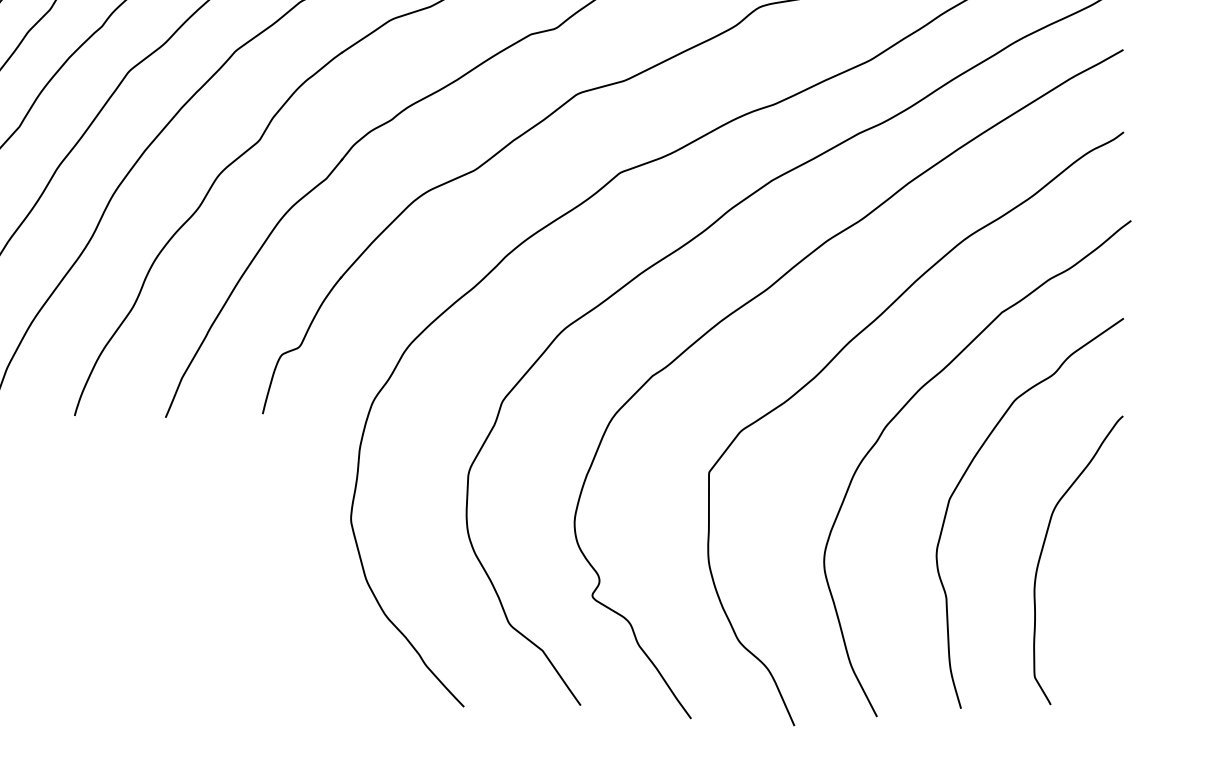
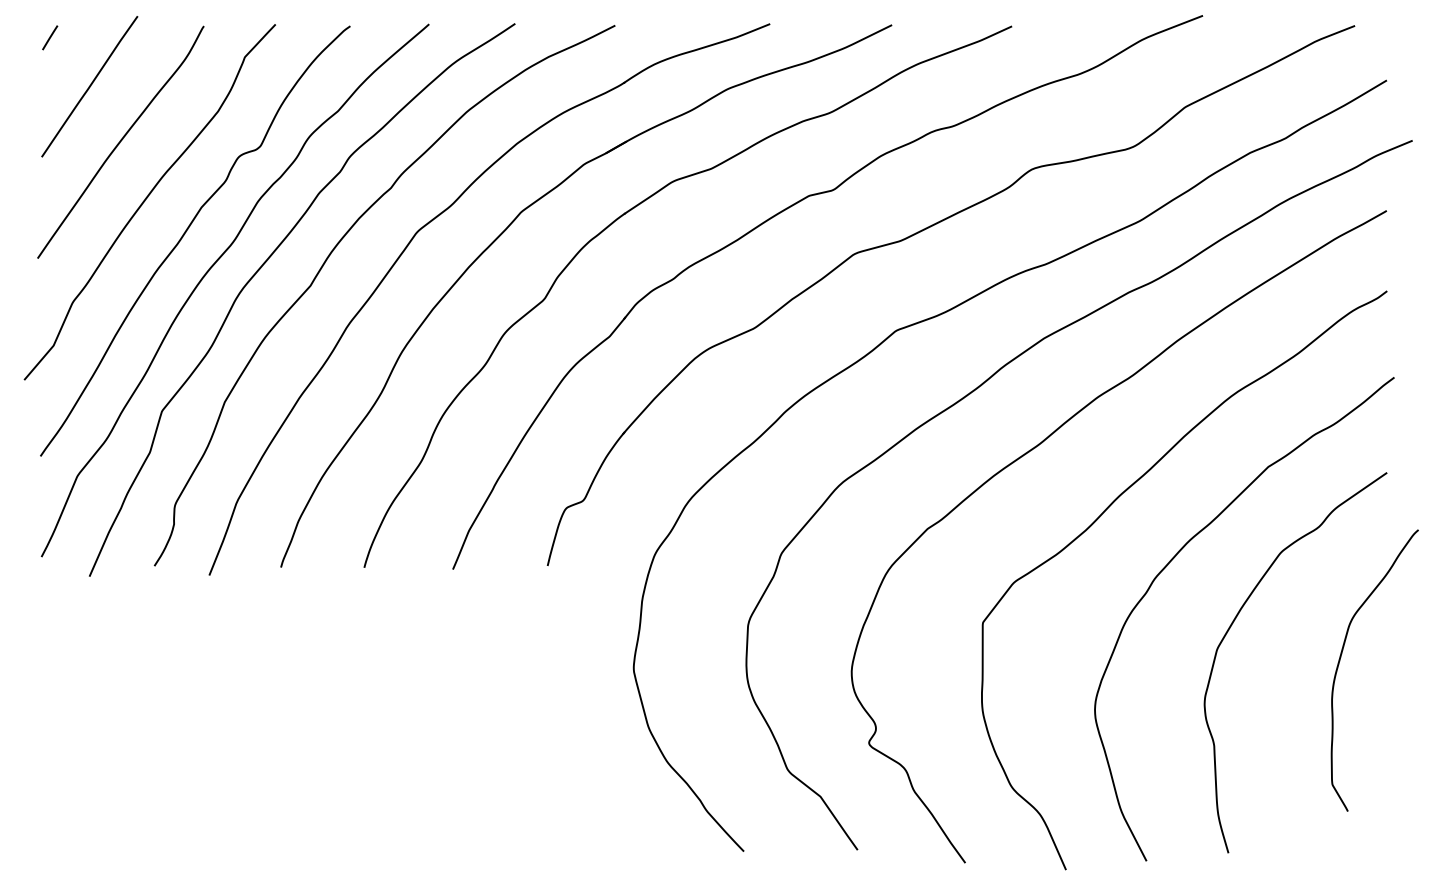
curve: (1043, 551) -> (1340, 661), moved

